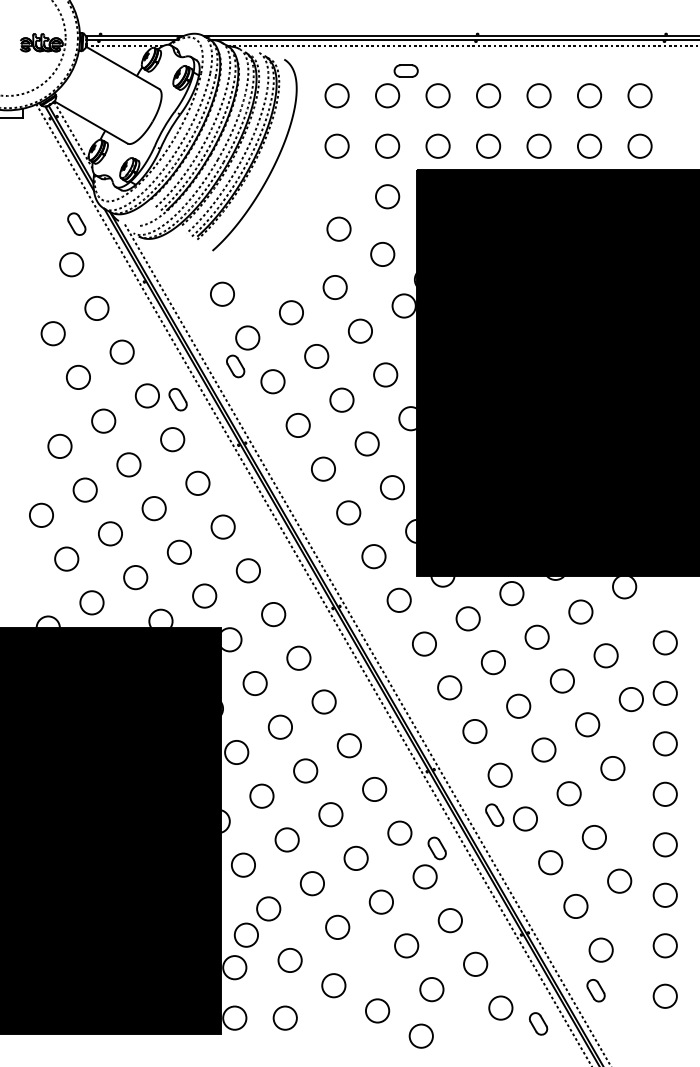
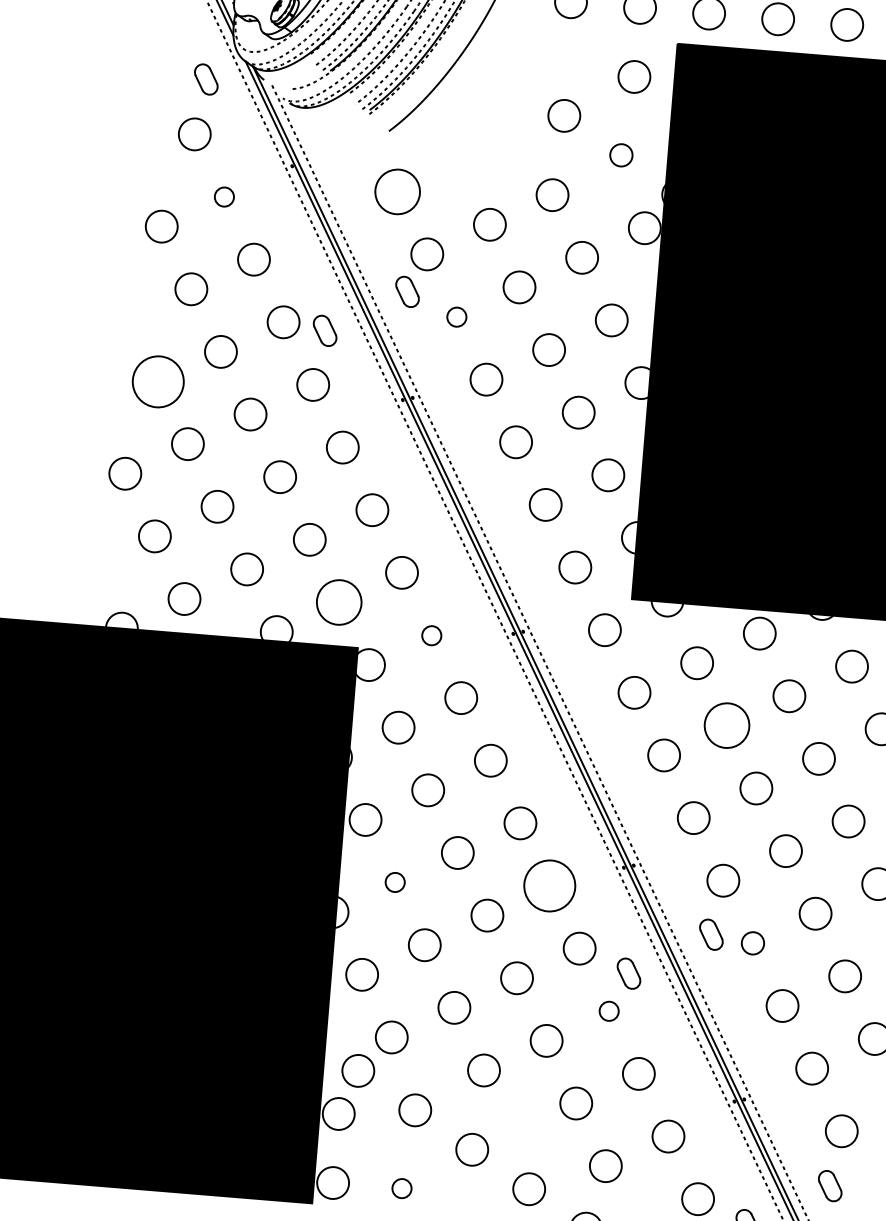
circle: (382, 254) -> (620, 155), size x0.7
circle: (222, 293) -> (397, 190), size x1.4
circle: (96, 308) -> (223, 197), size x0.6
circle: (272, 381) -> (456, 316), size x0.6
circle: (59, 445) -> (157, 380), size x1.6
circle: (204, 595) -> (339, 601), size x1.4
circle: (273, 614) -> (431, 635), size x0.6
circle: (492, 662) -> (725, 725), size x1.4
circle: (374, 789) -> (549, 886), size x1.6
circle: (261, 795) -> (394, 881), size x0.6
circle: (525, 818) -> (753, 942), size x0.7
circle: (424, 876) -> (608, 1010), size x0.6
circle: (284, 1017) -> (401, 1187), size x0.6

